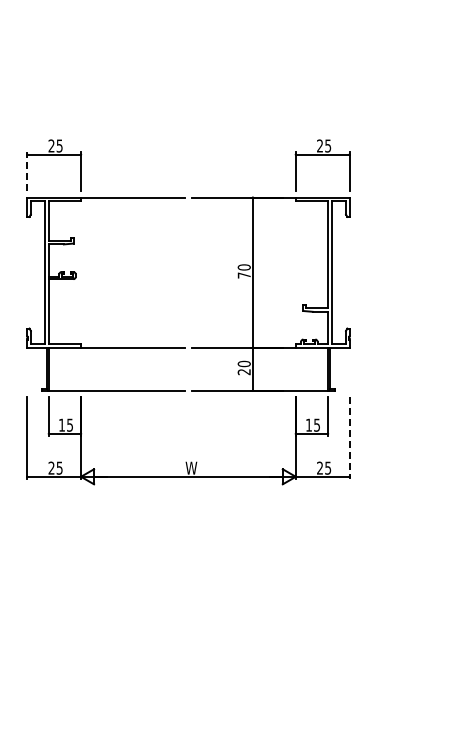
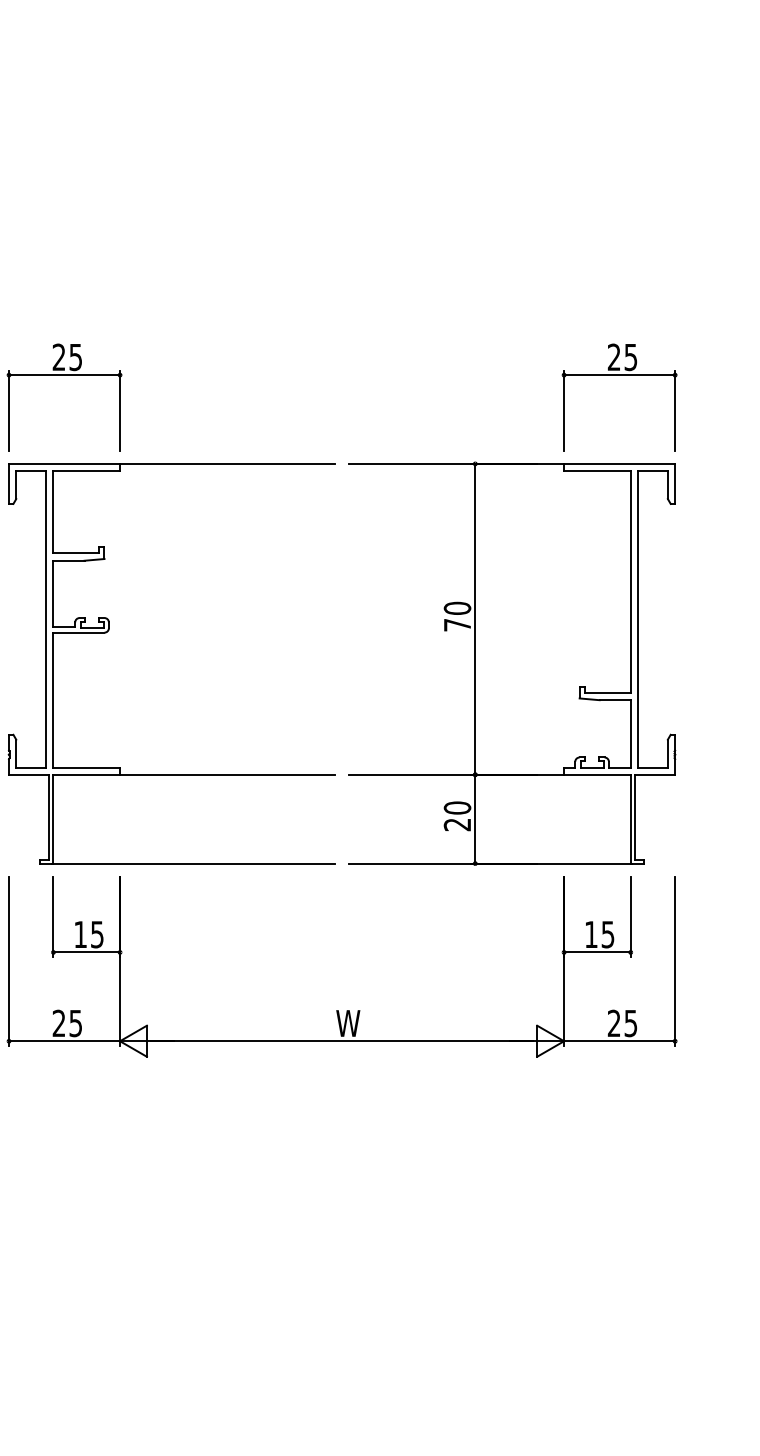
line: (27, 171) -> (9, 410), dashed -> solid
line: (349, 438) -> (675, 962), dashed -> solid

